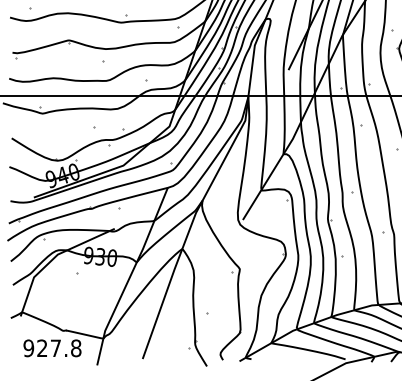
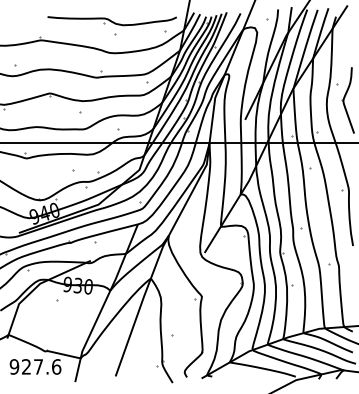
text: (76, 347) -> (56, 366), 927.8 -> 927.6

